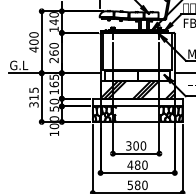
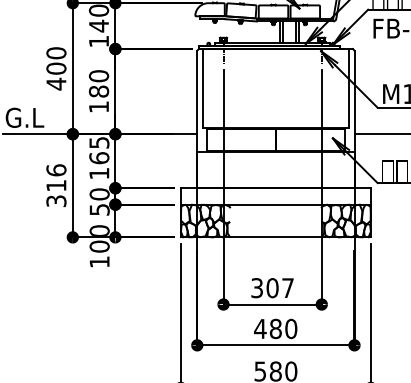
text: (53, 56) -> (97, 98), 260 -> 180
hatch: (137, 89) -> (275, 168), removed
text: (33, 90) -> (55, 170), 315 -> 316
text: (143, 145) -> (288, 287), 300 -> 307

